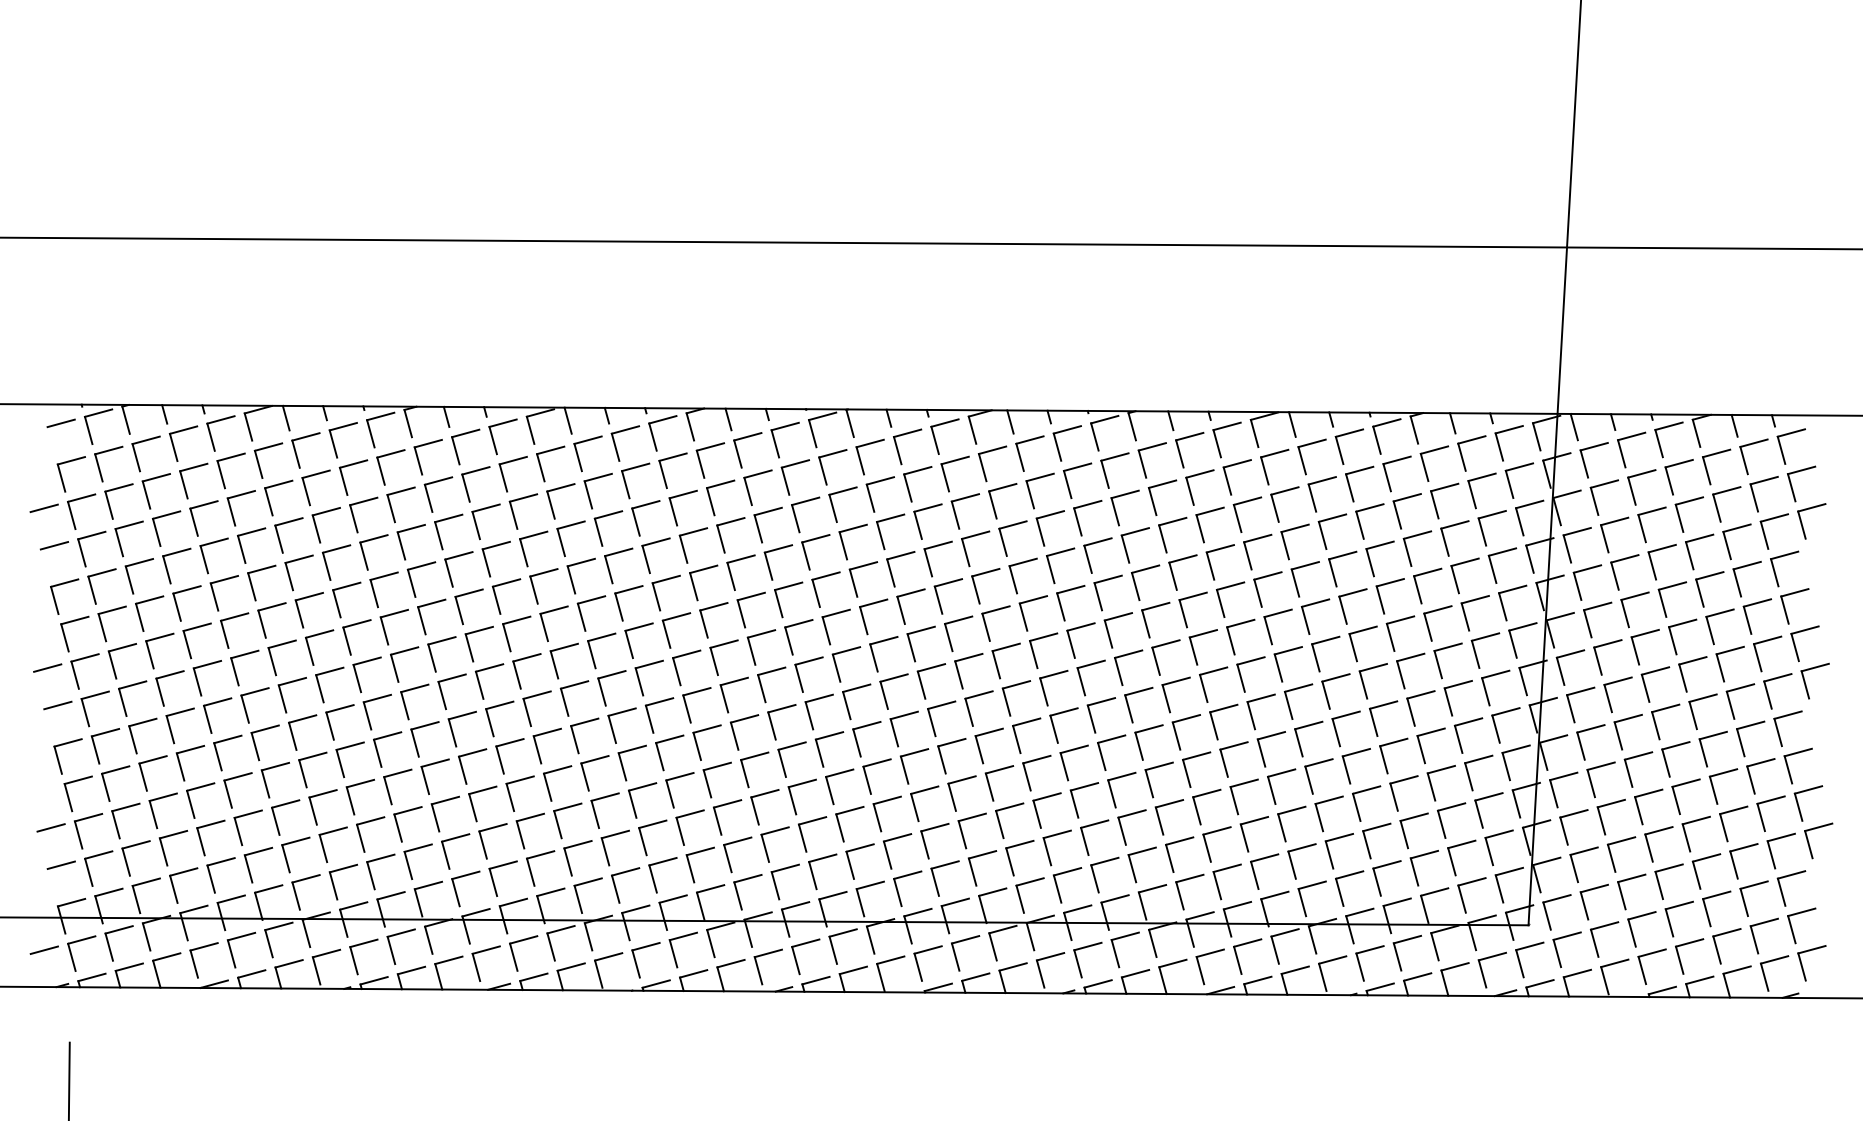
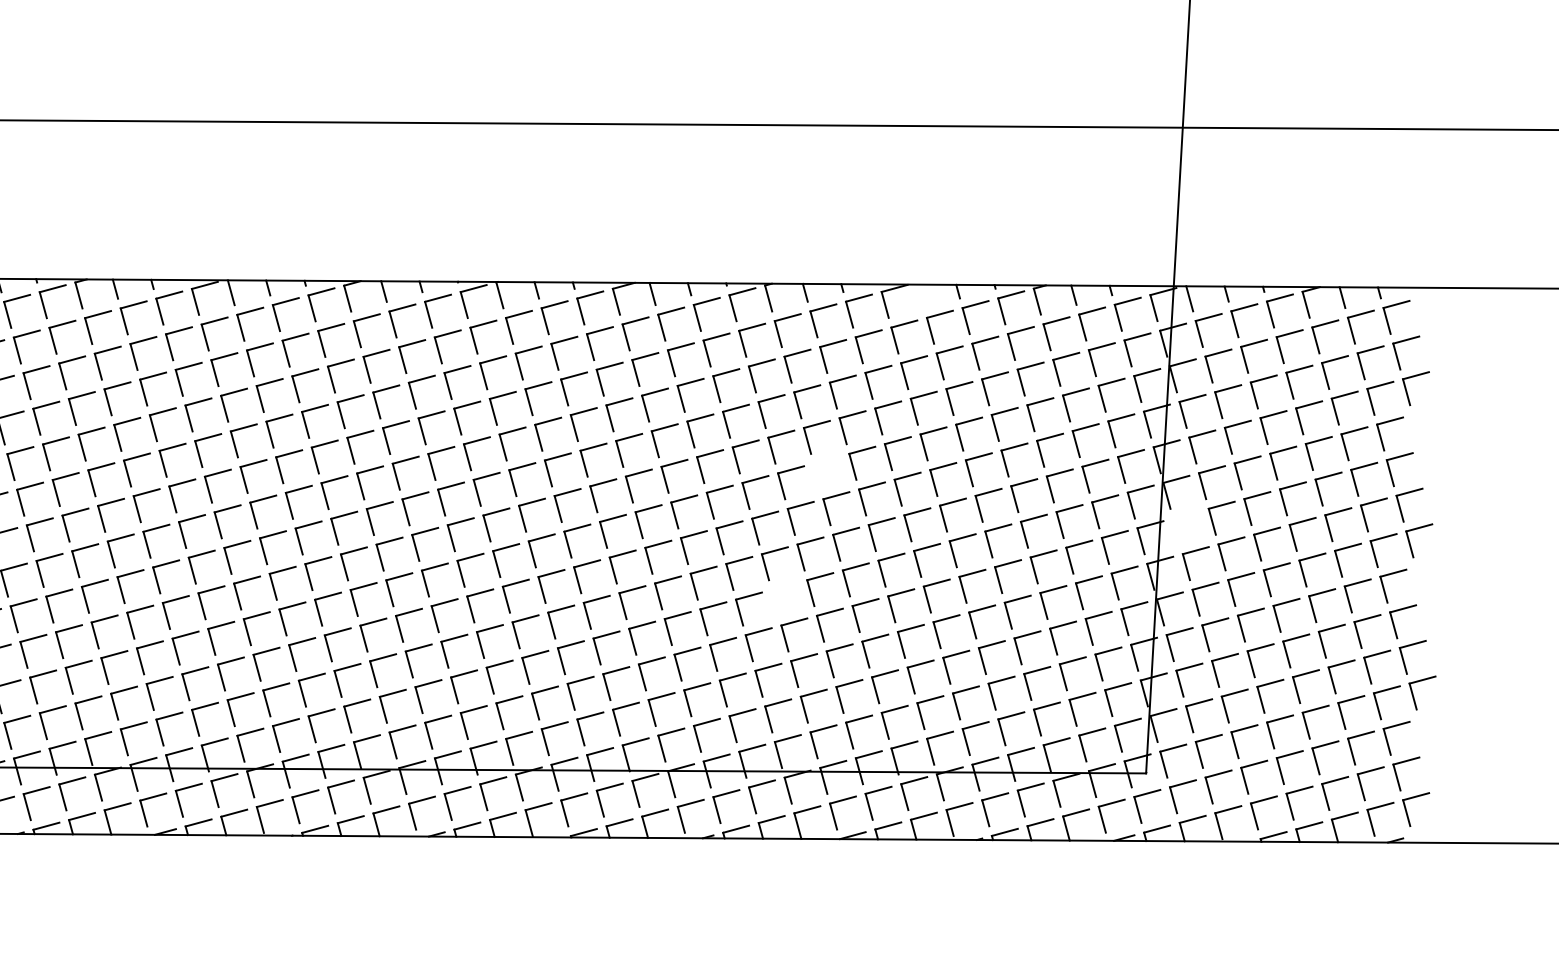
line: (1291, 424) -> (920, 296), removed
part: (1184, 613) -> (818, 476), removed
part: (1561, 669) -> (1177, 529), removed
part: (1140, 746) -> (776, 603), removed

